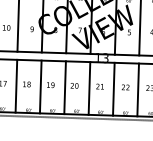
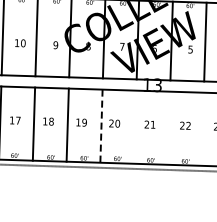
line: (65, 87) -> (101, 126), solid -> dashed
line: (89, 87) -> (135, 126), removed
line: (113, 88) -> (168, 127), removed
line: (138, 89) -> (202, 128), removed

